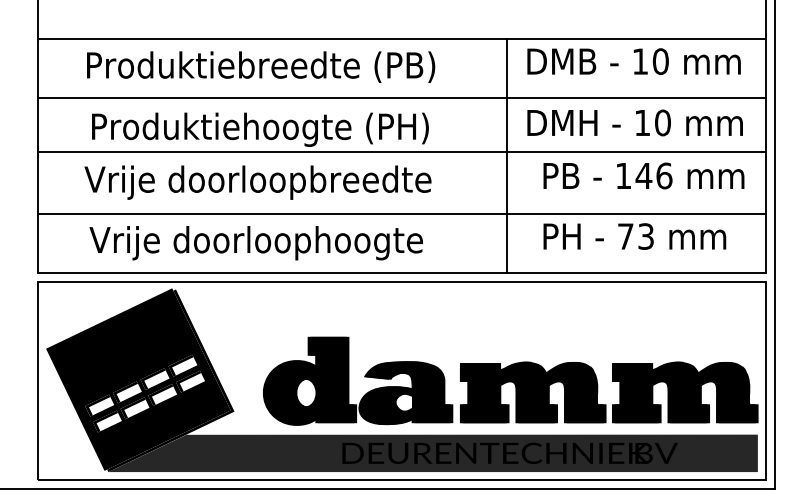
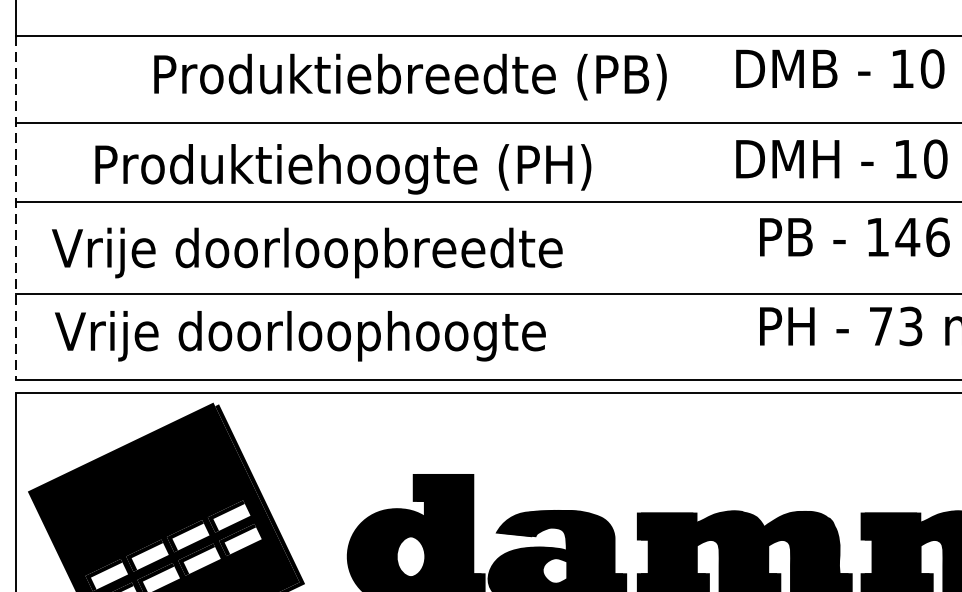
text: (261, 66) -> (411, 76), moved
line: (38, 156) -> (16, 208), solid -> dashed
line: (506, 156) -> (705, 208), removed
text: (257, 182) -> (306, 252), moved
text: (256, 243) -> (300, 336), moved

